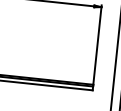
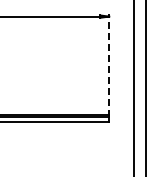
line: (97, 45) -> (109, 65), solid -> dashed

